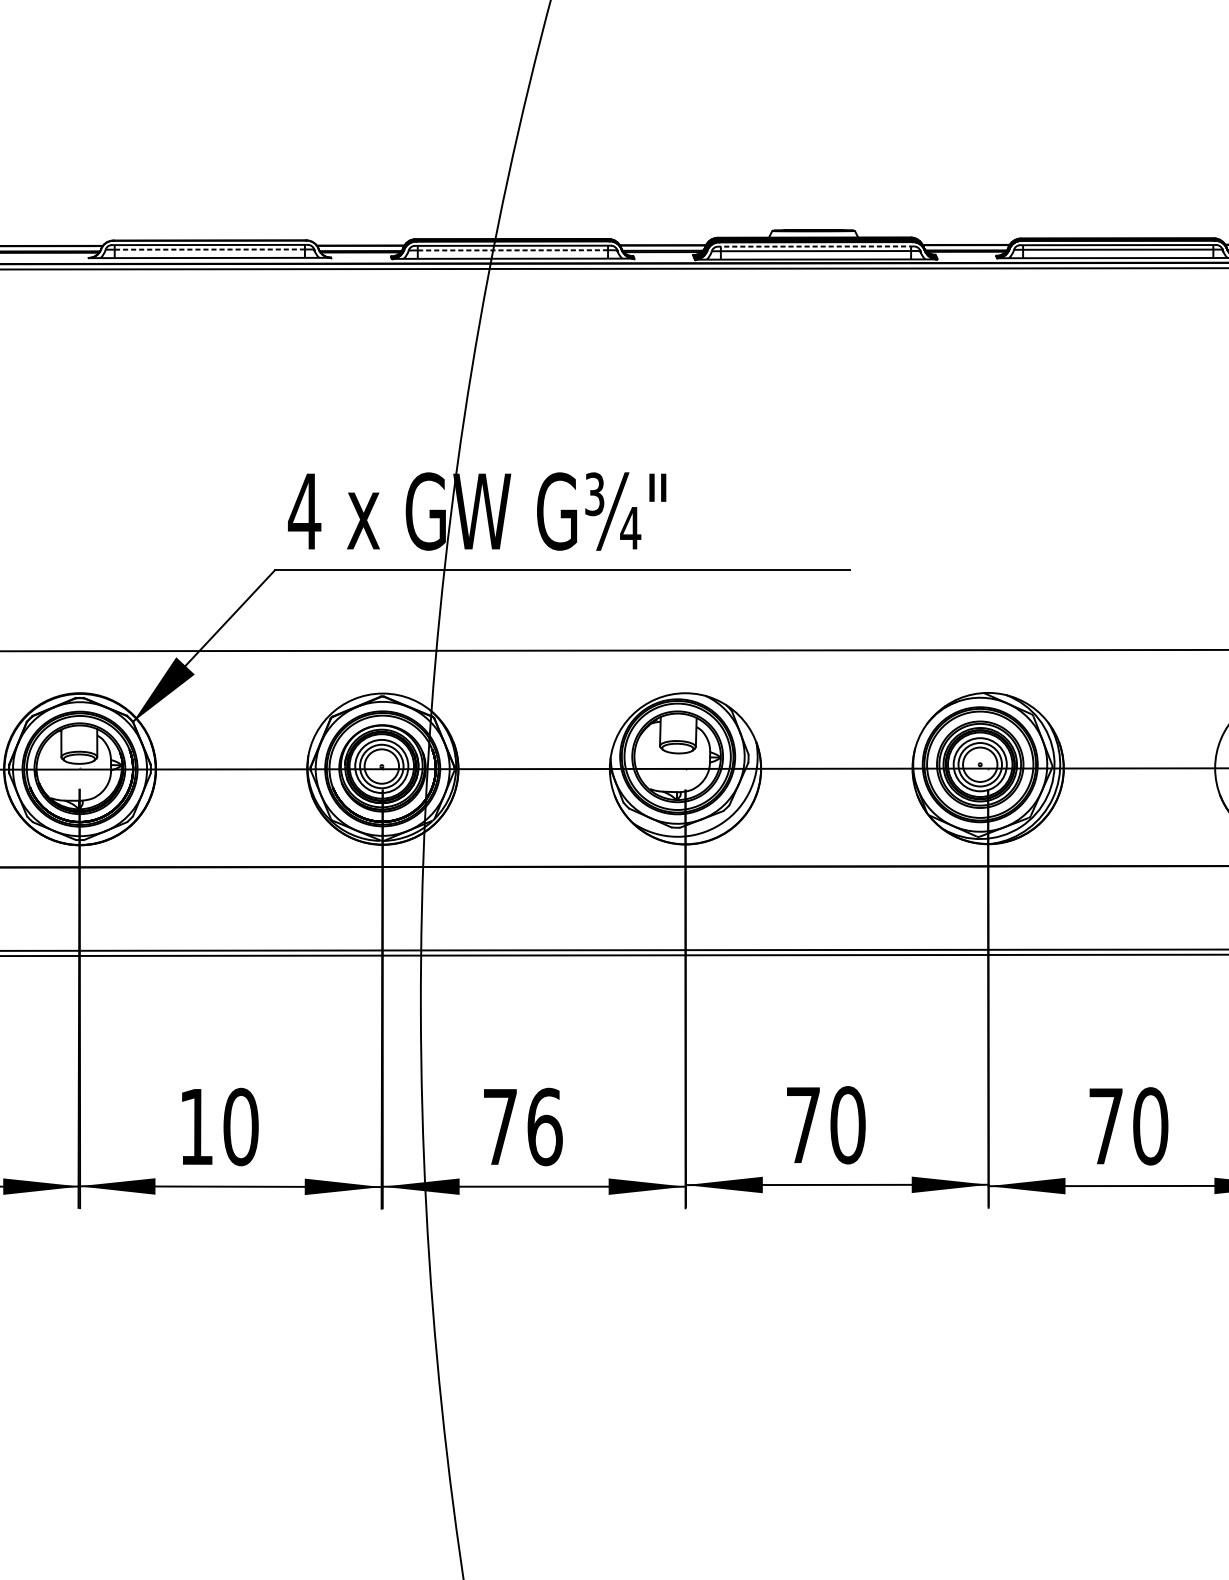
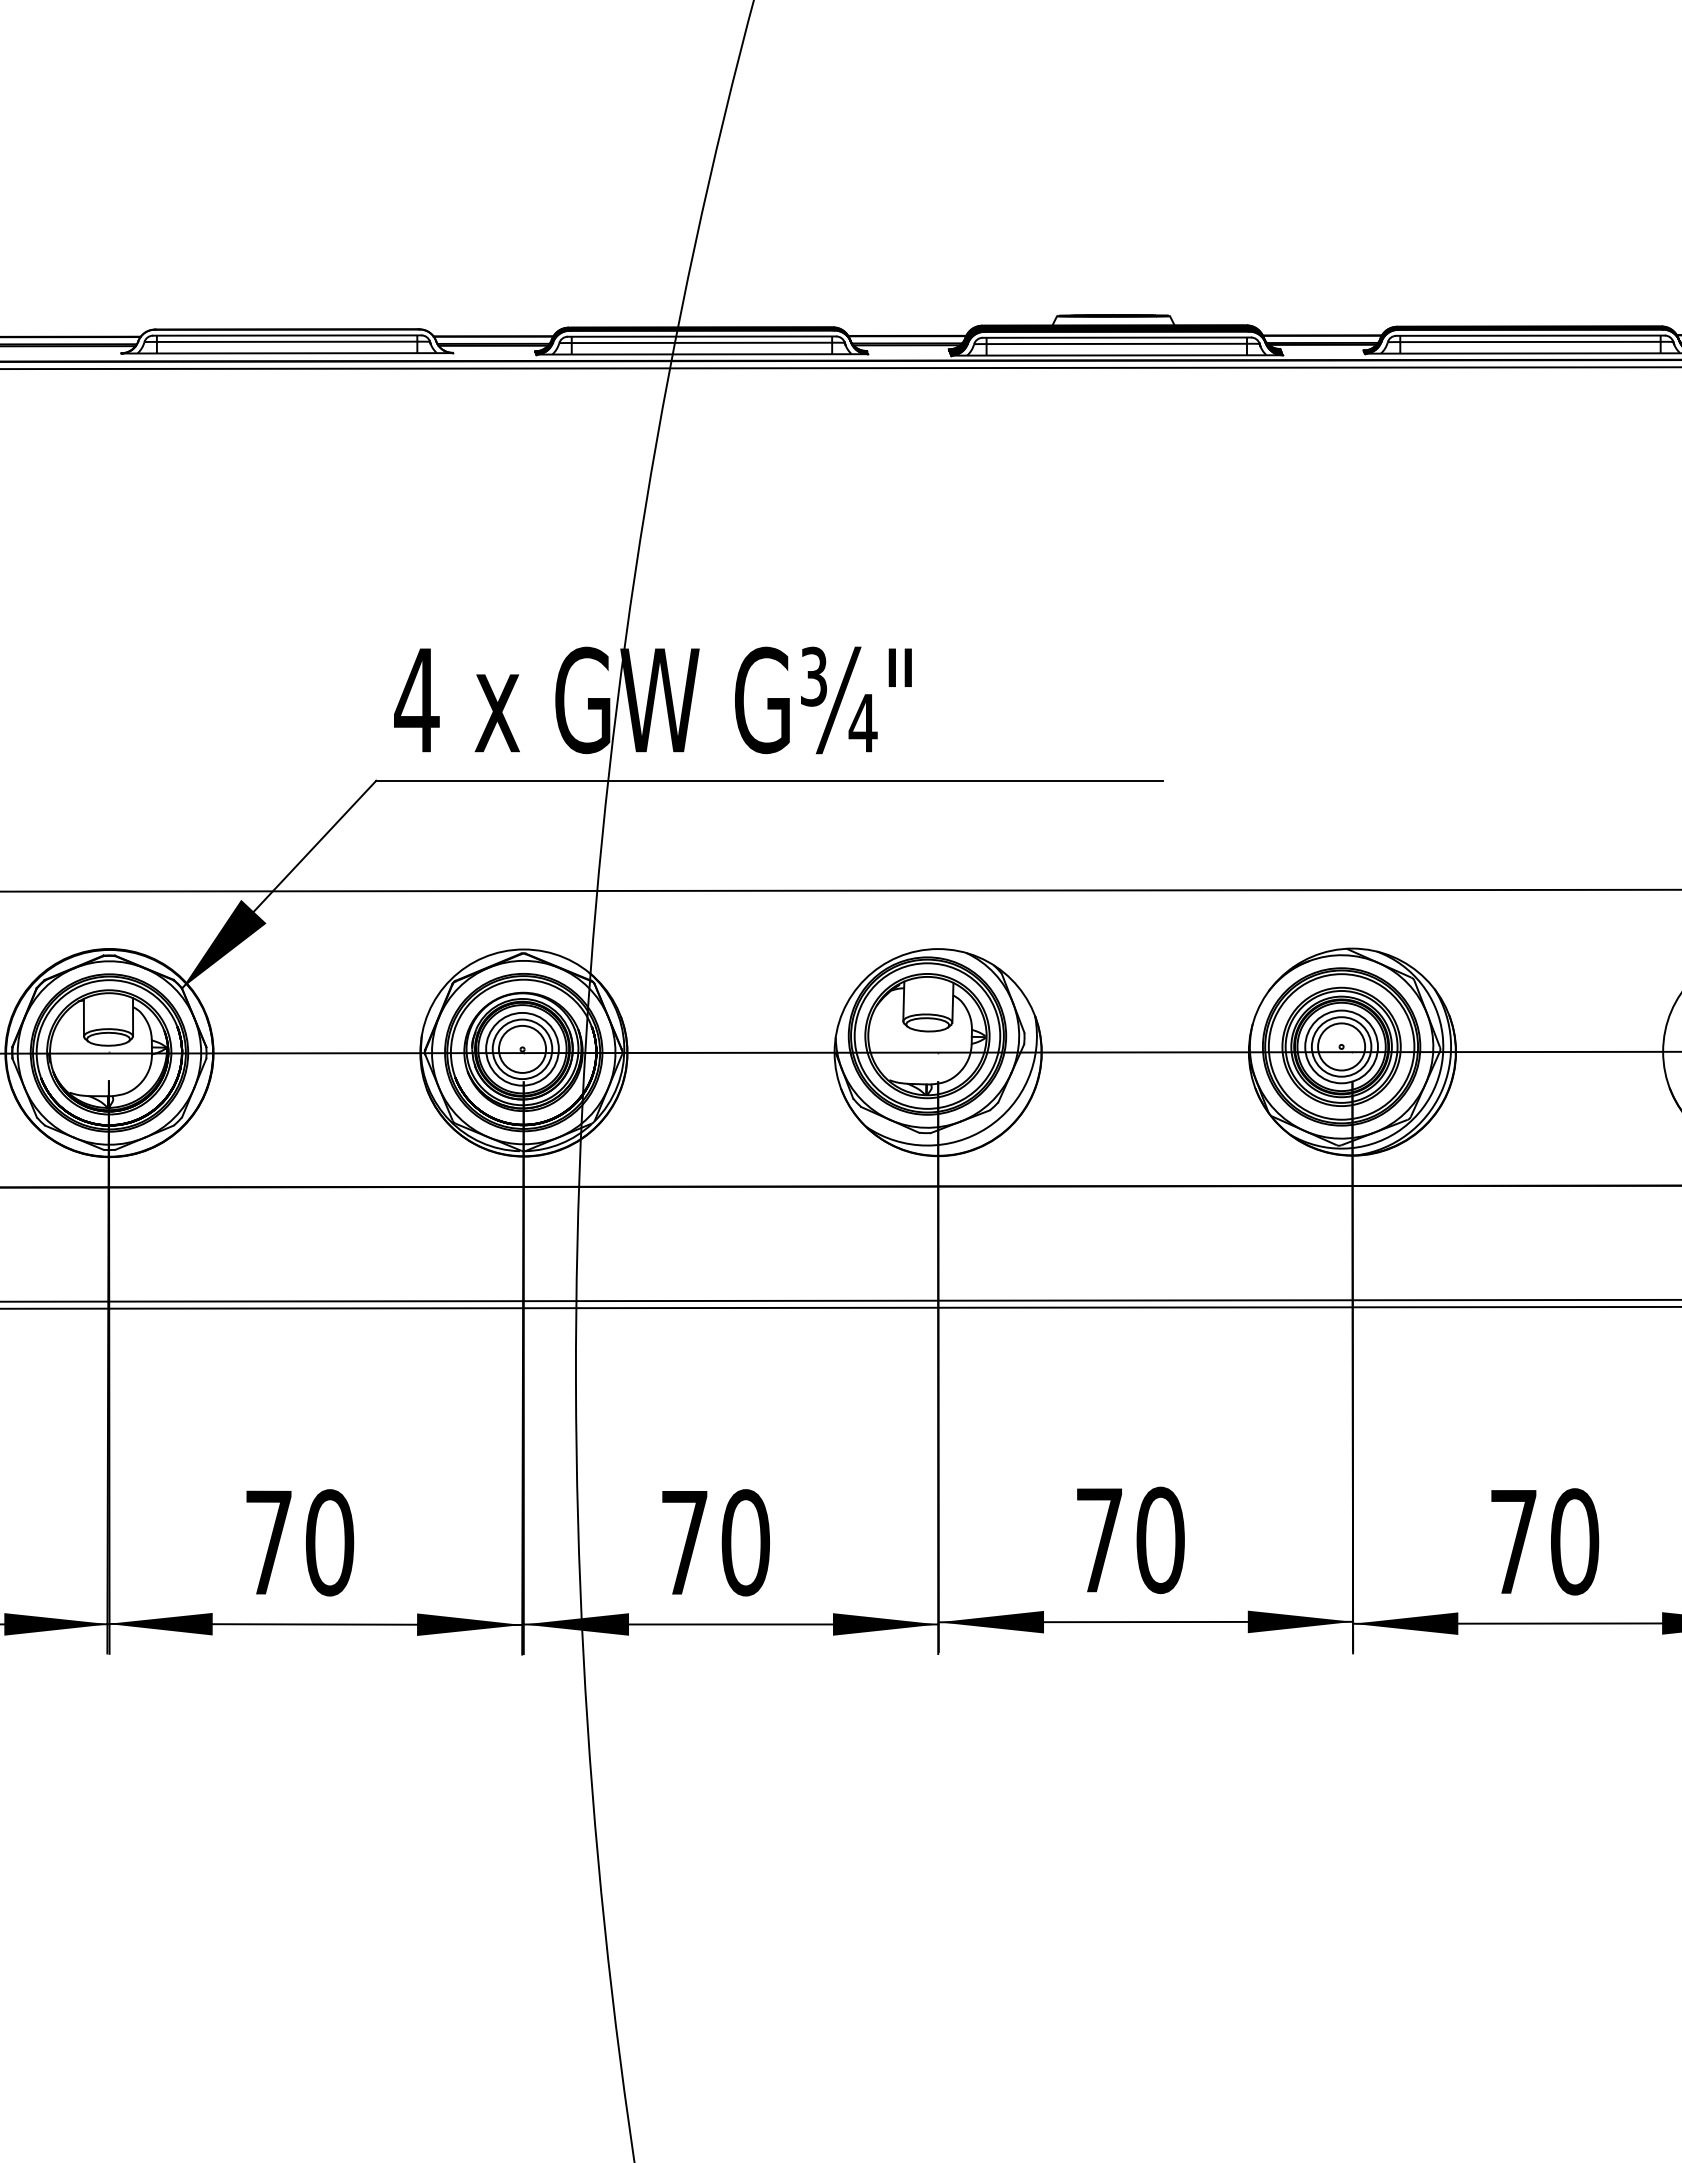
line: (815, 246) -> (1116, 337), dashed -> solid
line: (209, 249) -> (286, 341), dashed -> solid
line: (512, 250) -> (701, 342), dashed -> solid
text: (196, 1126) -> (268, 1542), 10 -> 70
text: (544, 1126) -> (745, 1542), 76 -> 70

